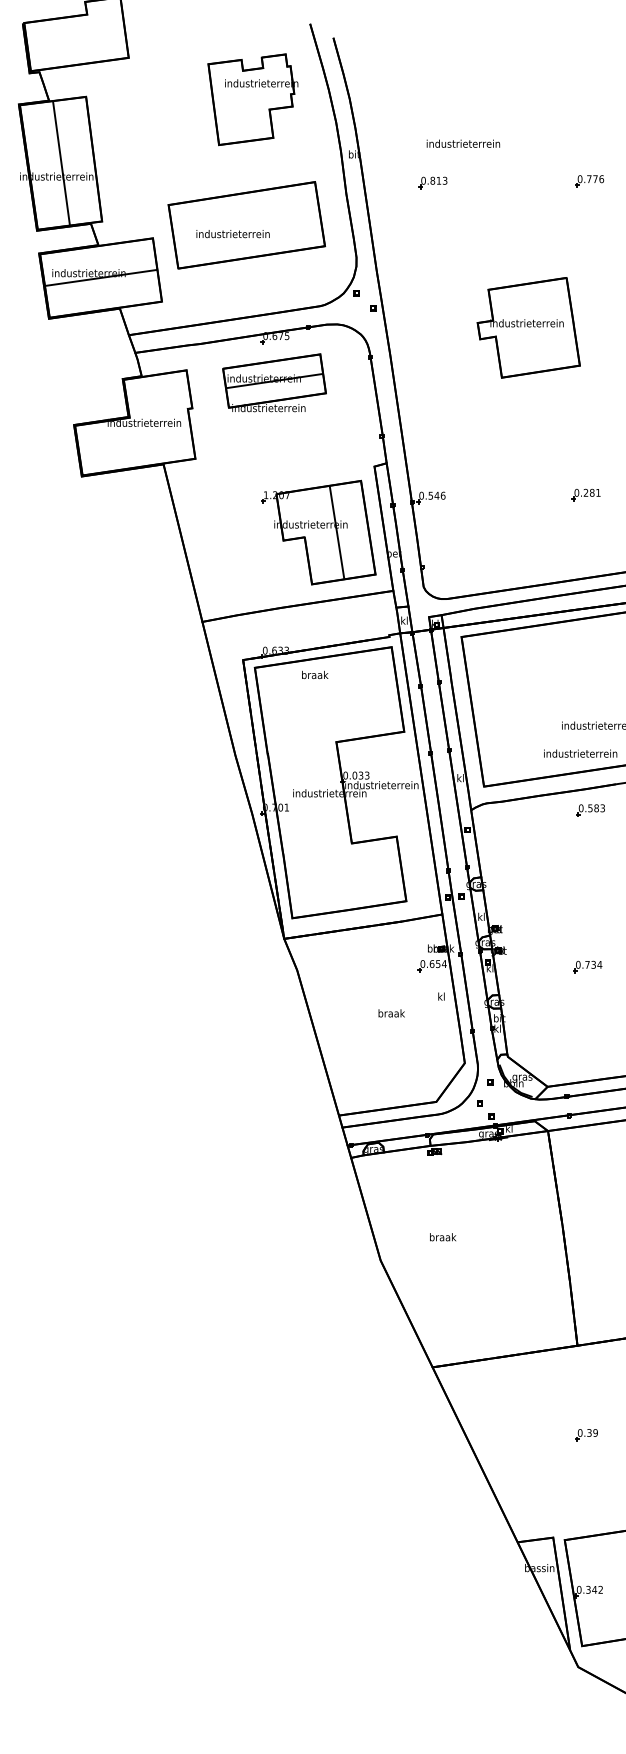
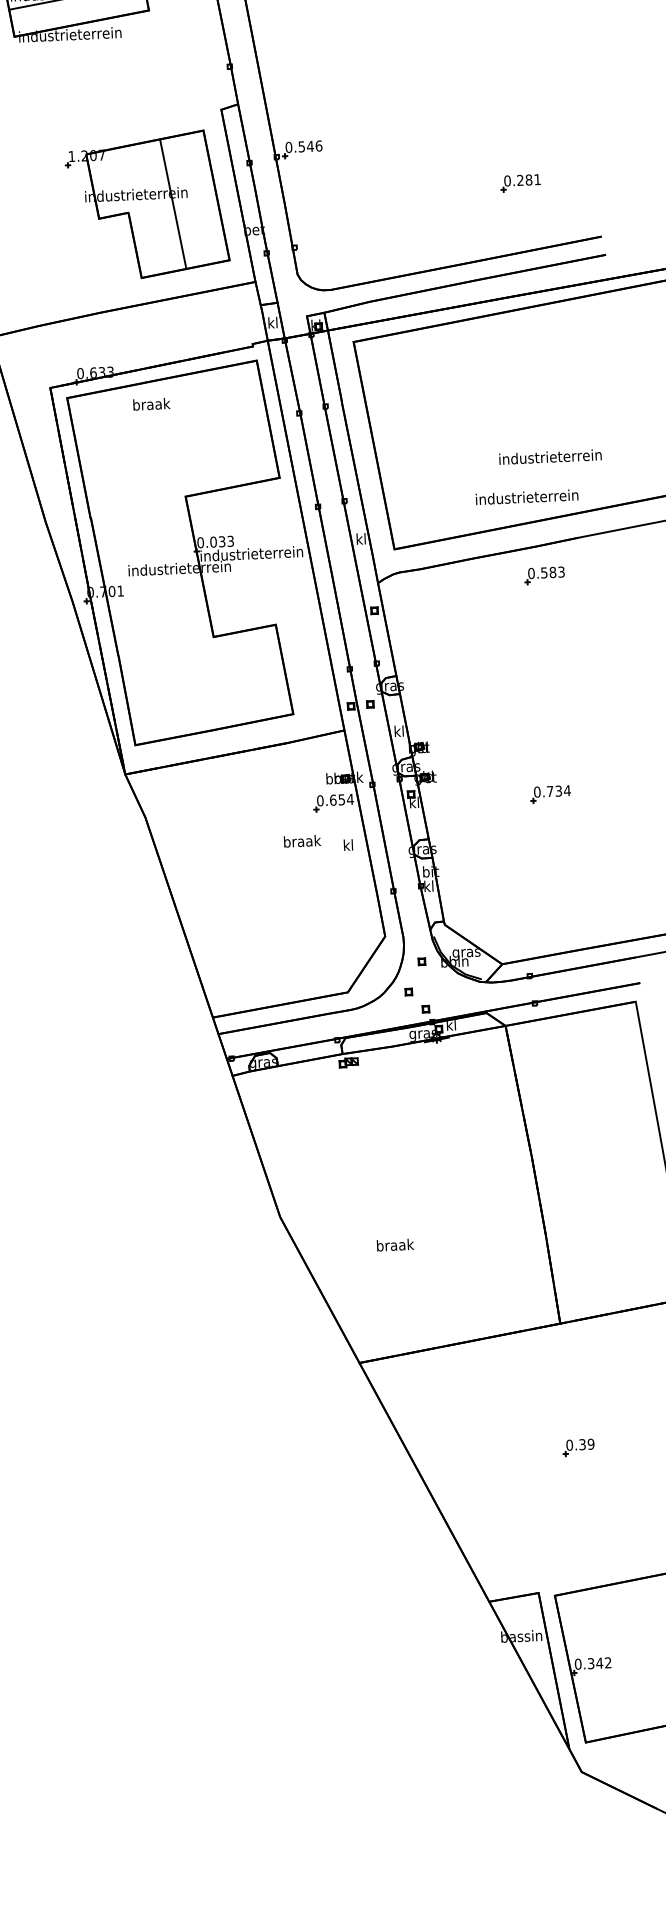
part: (585, 494) -> (519, 182), moved
text: (391, 1013) -> (302, 841), moved
text: (443, 1237) -> (395, 1245), moved

